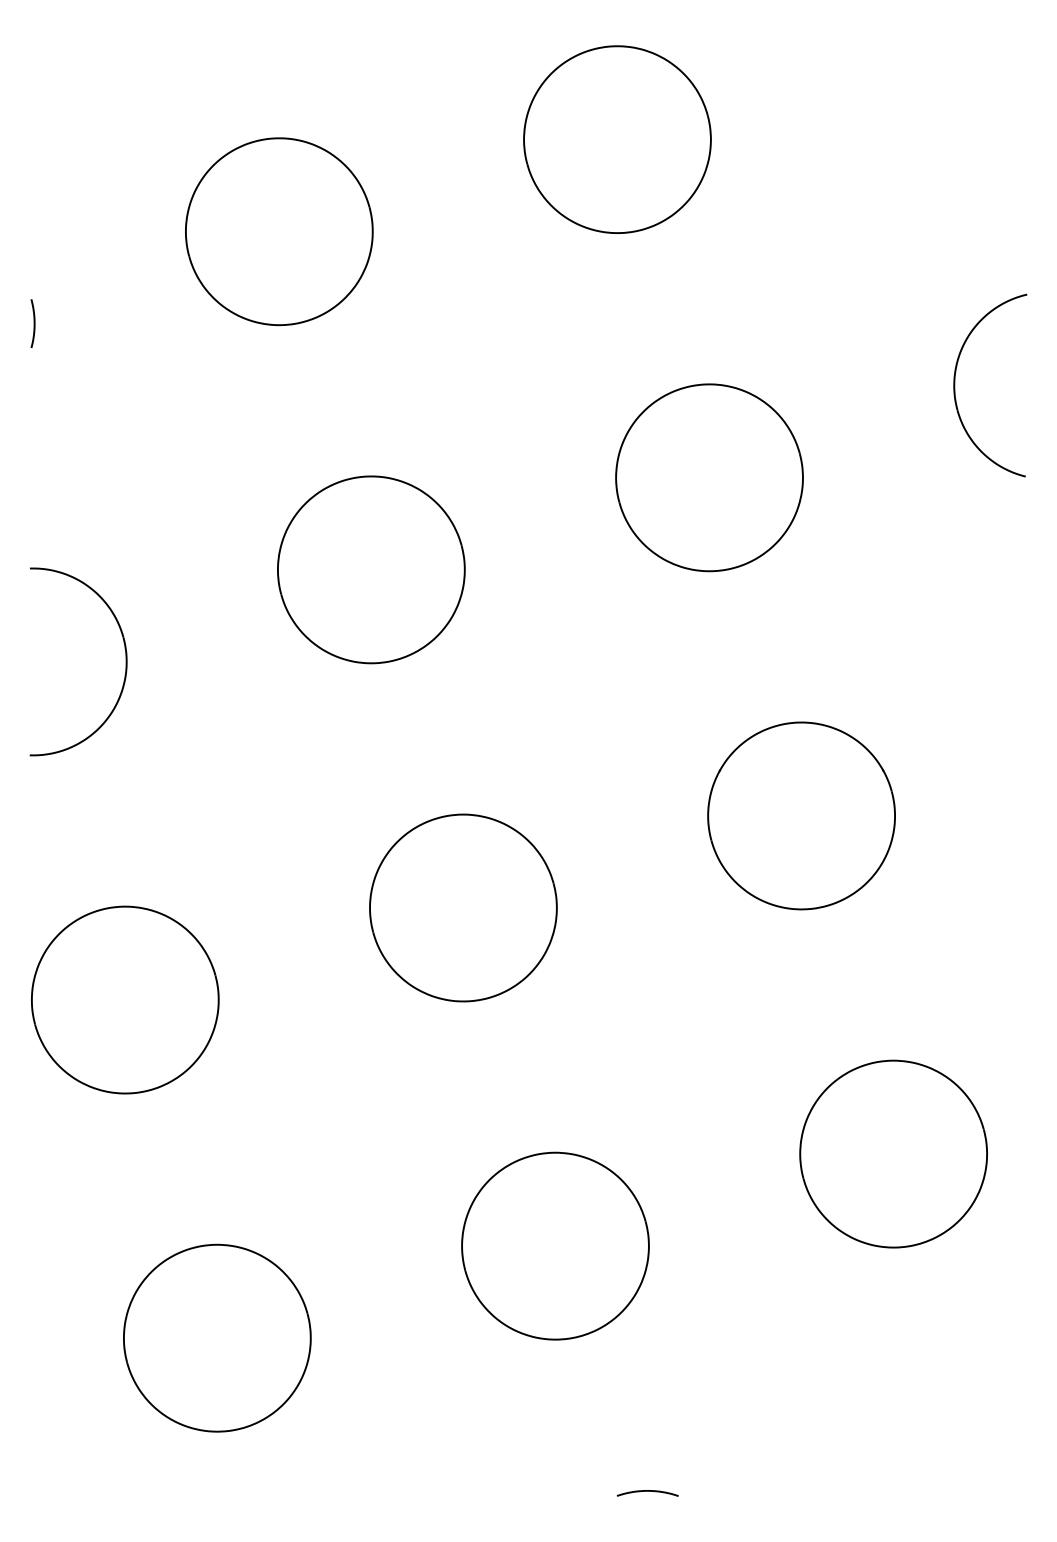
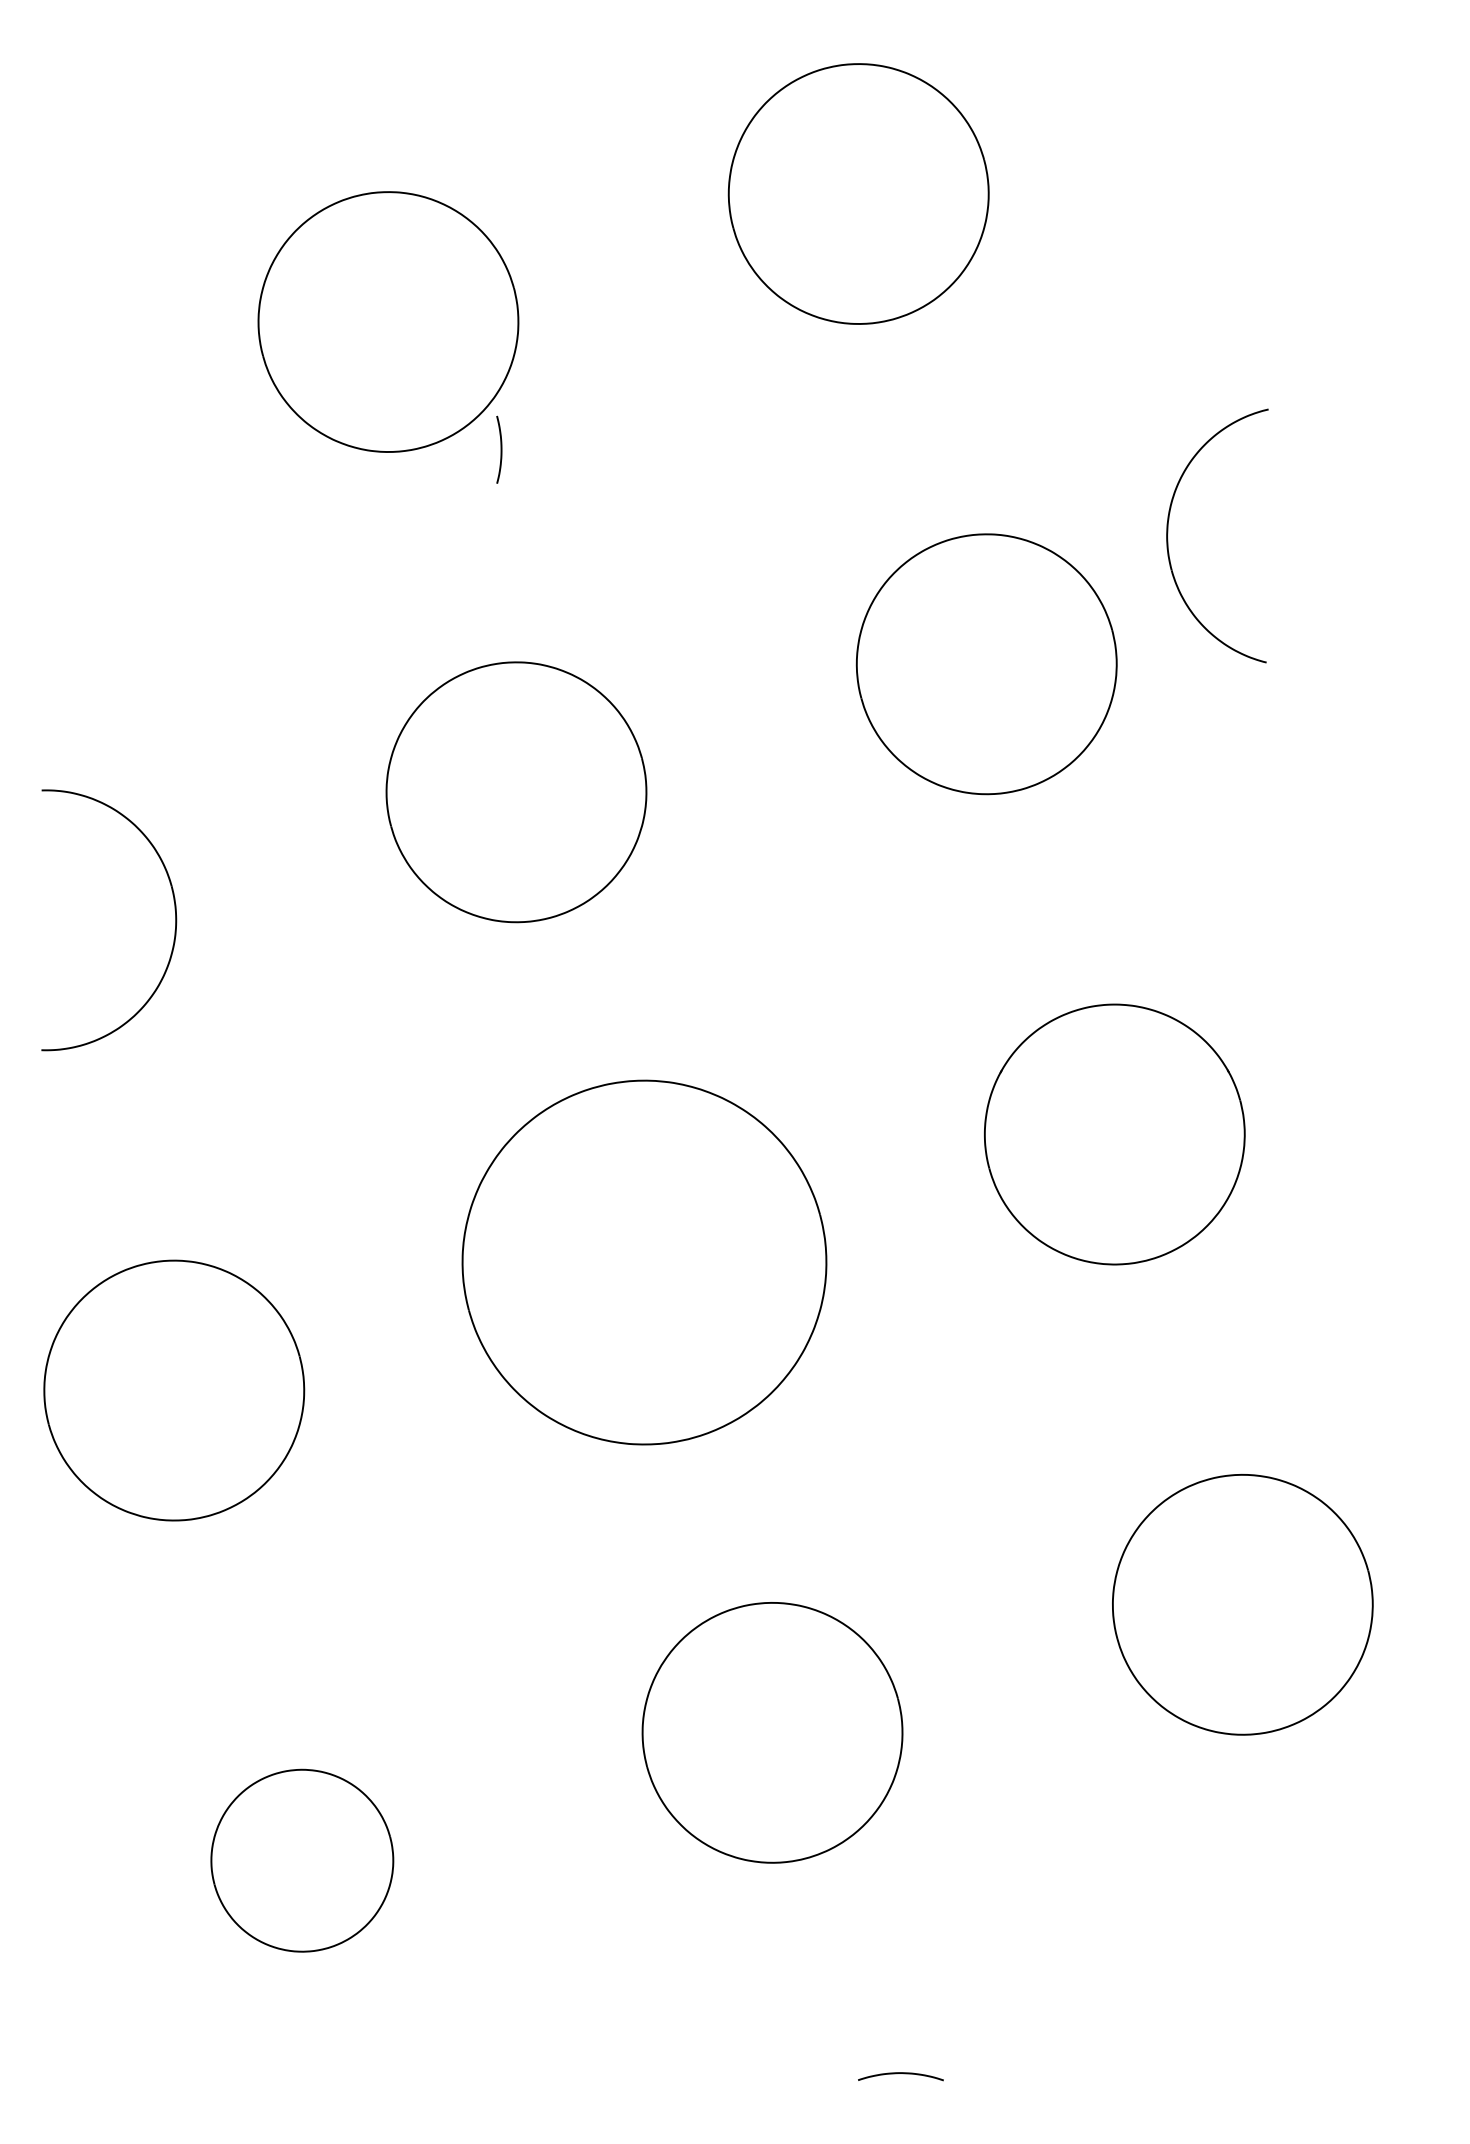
curve: (33, 323) -> (499, 449), moved
part: (955, 385) -> (1168, 535), moved
part: (463, 907) -> (644, 1261), size x1.4
part: (217, 1337) -> (302, 1859), size x0.7

